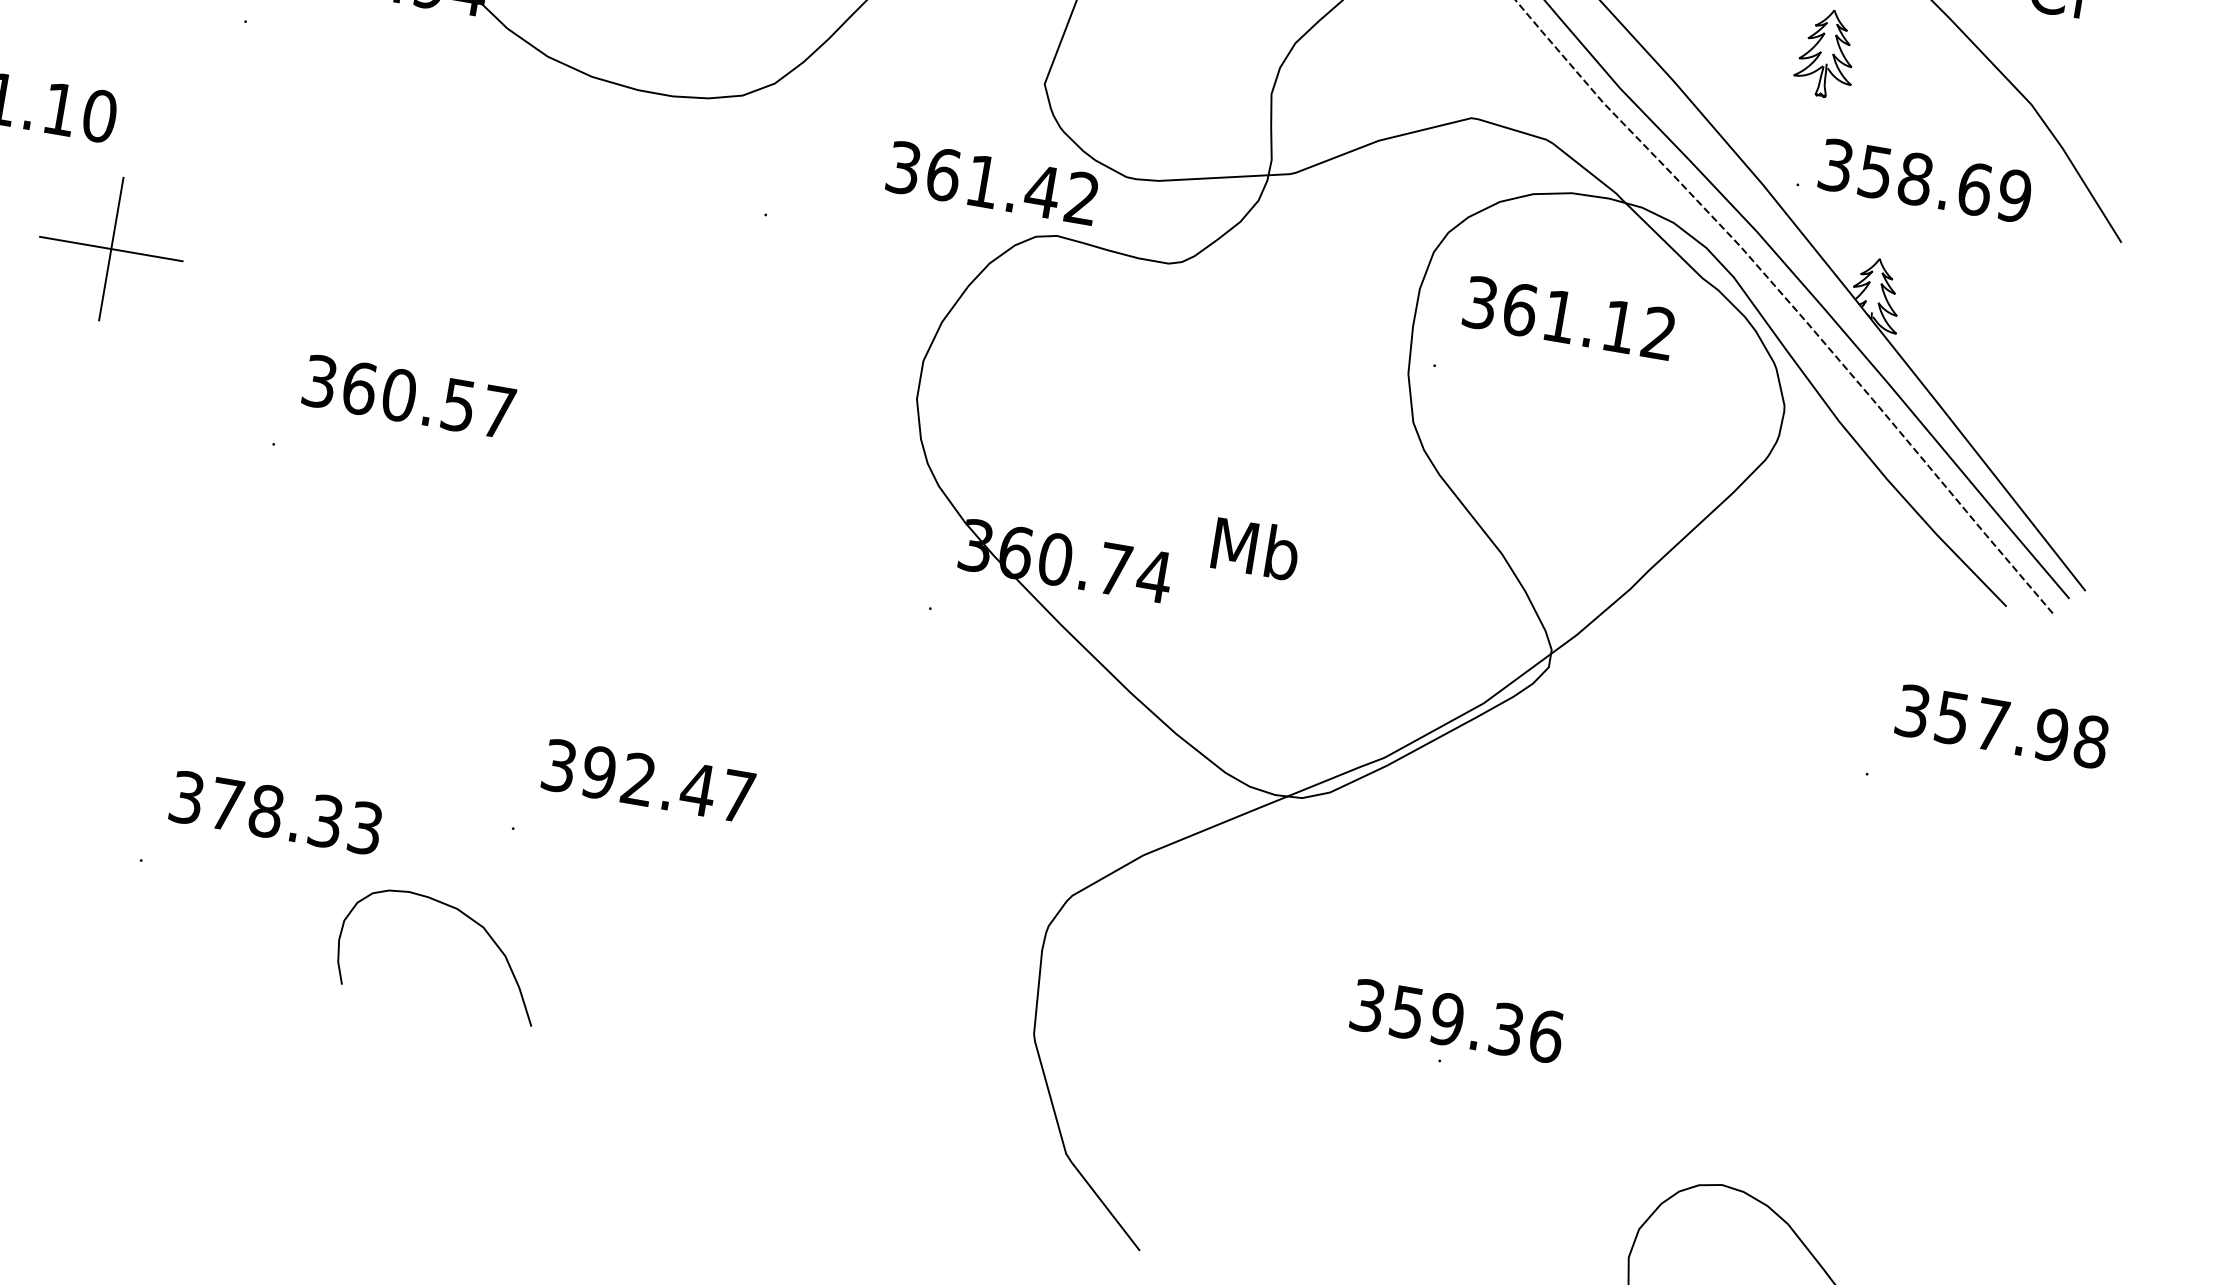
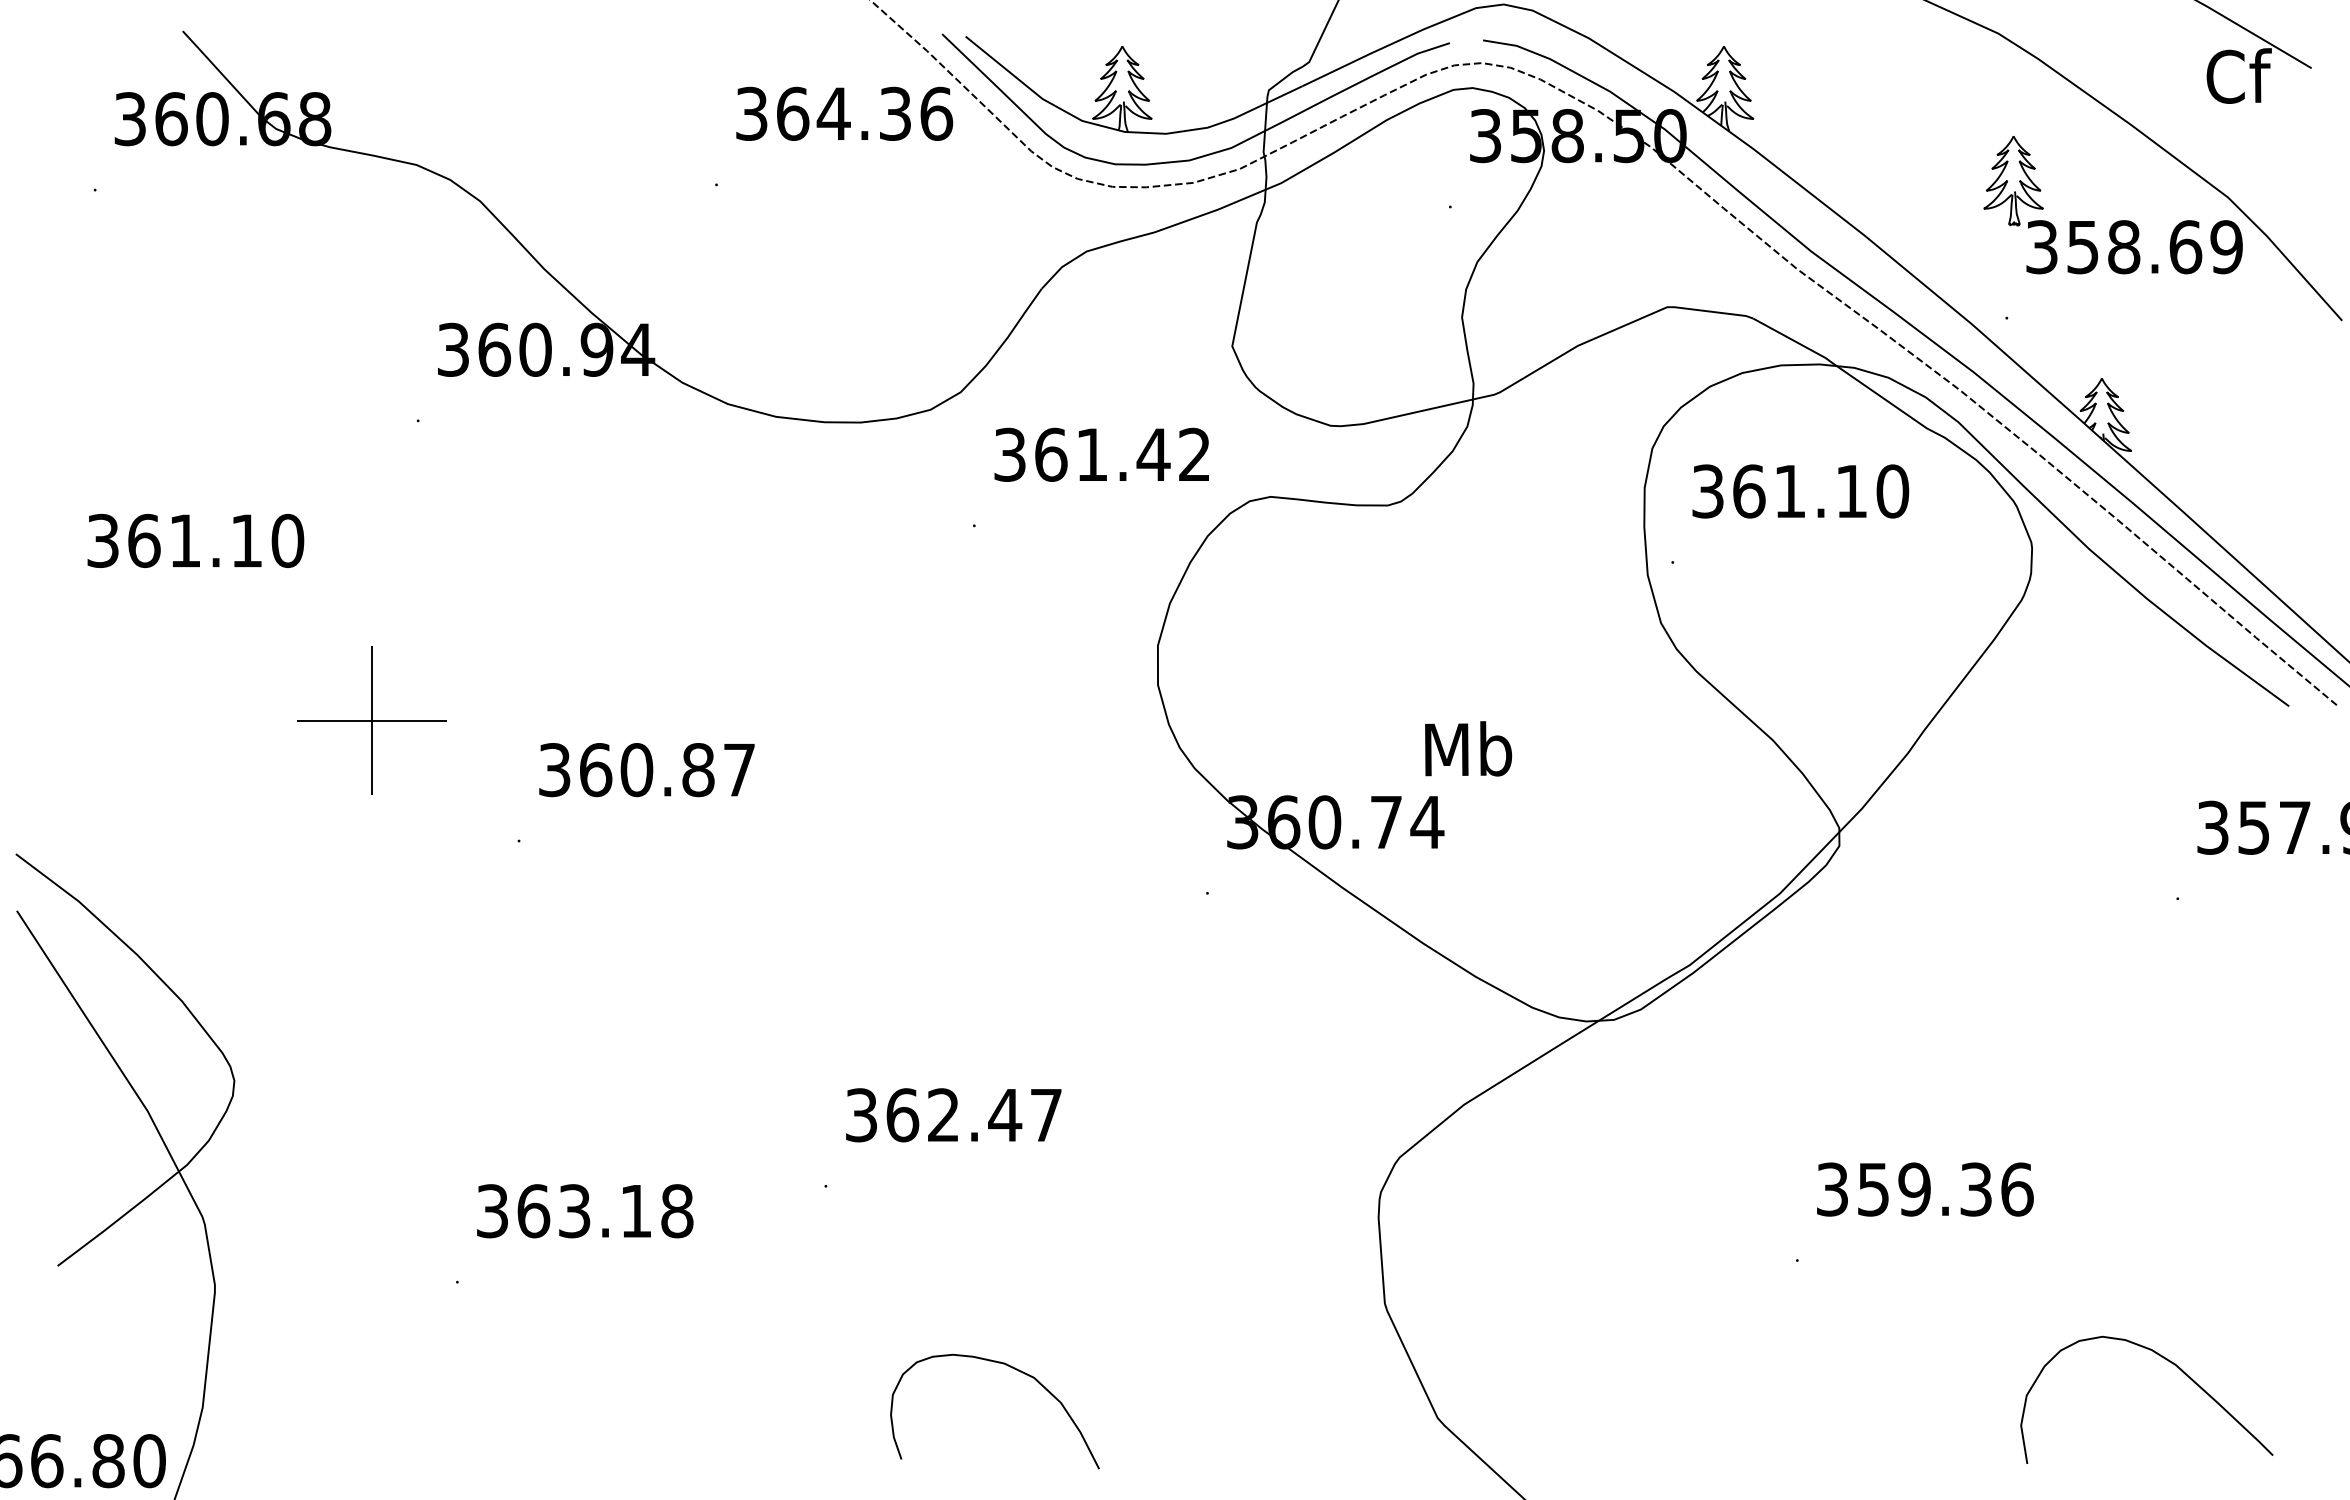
text: (1925, 181) -> (2134, 247), moved
text: (992, 182) -> (1101, 454), moved
part: (110, 248) -> (371, 720), moved
text: (1658, 333) -> (1892, 491), 361.12 -> 361.10
text: (458, 405) -> (698, 770), 360.57 -> 360.87
text: (1256, 548) -> (1468, 748), moved
text: (598, 772) -> (902, 1115), 392.47 -> 362.47
text: (296, 816) -> (605, 1211), 378.33 -> 363.18
curve: (466, 916) -> (1014, 1369), moved
text: (1457, 1021) -> (1925, 1189), moved

